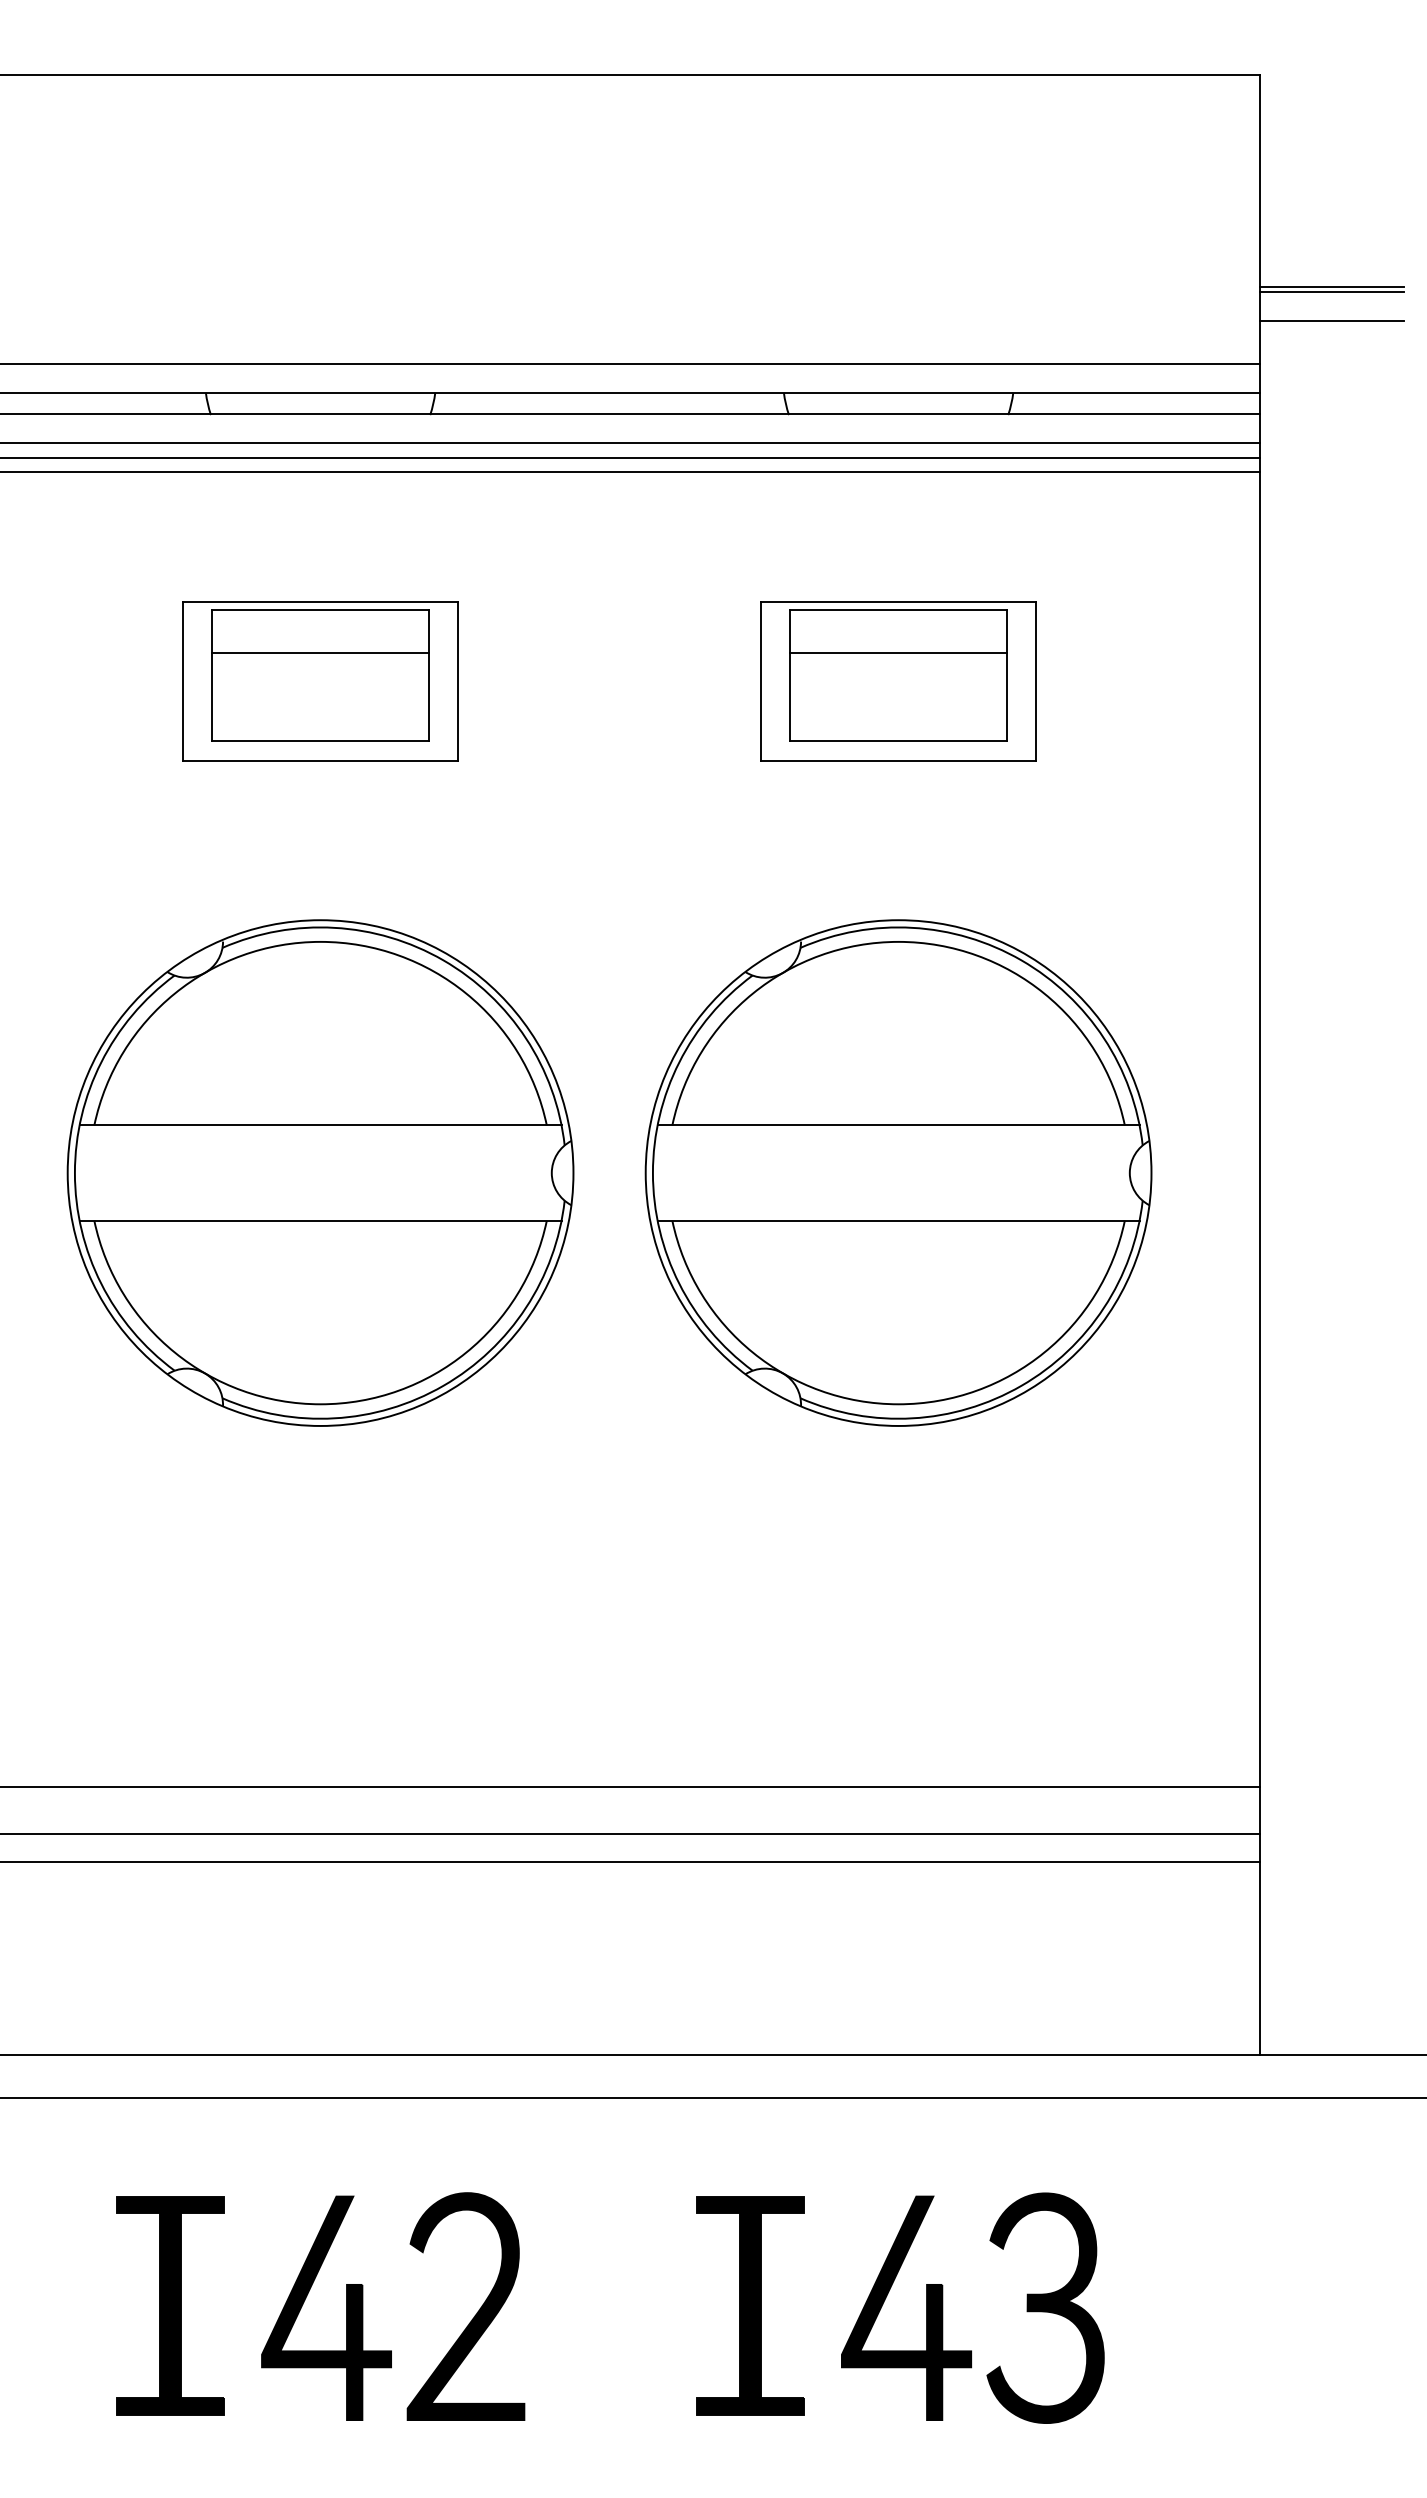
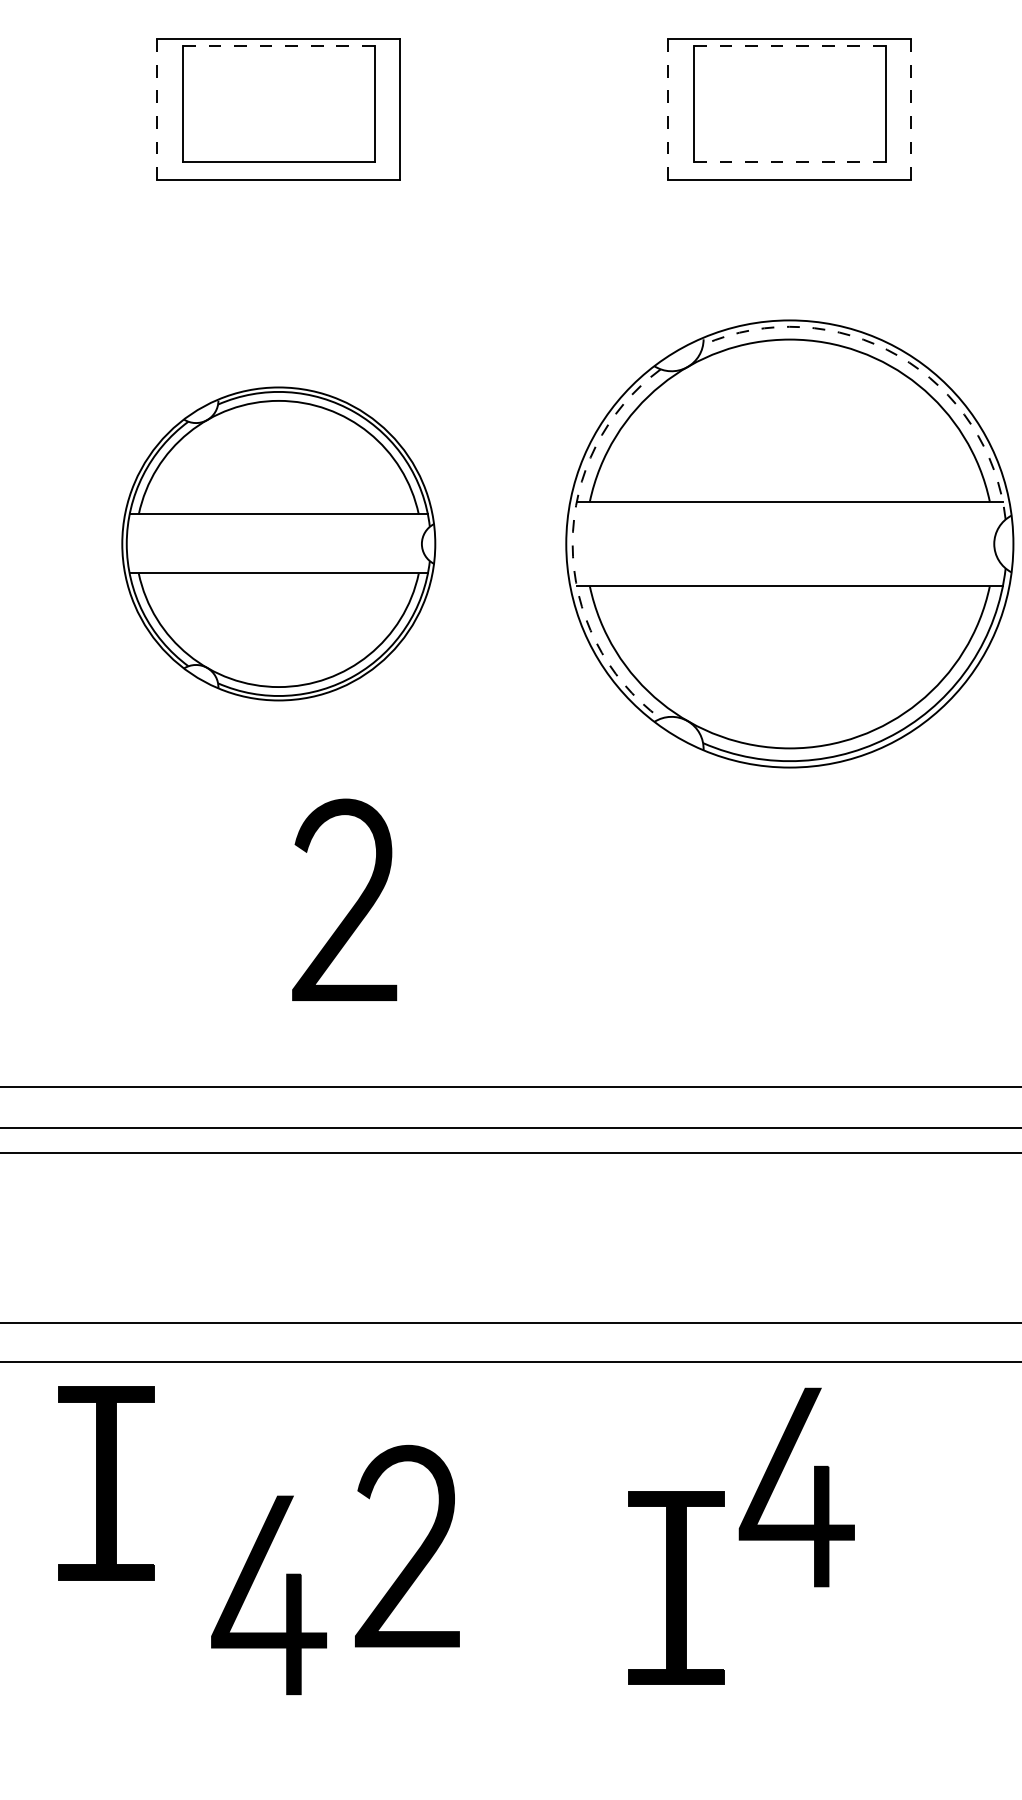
line: (321, 609) -> (279, 45), solid -> dashed
line: (899, 609) -> (790, 45), solid -> dashed
line: (320, 652) -> (278, 83), removed
line: (898, 652) -> (789, 83), removed
line: (183, 681) -> (157, 109), solid -> dashed
line: (761, 681) -> (668, 109), solid -> dashed
line: (1035, 681) -> (910, 109), solid -> dashed
line: (899, 740) -> (790, 161), solid -> dashed
arc: (1021, 960) -> (898, 356), solid -> dashed
part: (320, 1172) -> (278, 543), size x0.7
arc: (652, 1173) -> (572, 544), solid -> dashed
part: (403, 1584) -> (352, 907), added
part: (170, 2305) -> (106, 1483), moved
part: (750, 2305) -> (676, 1587), moved
part: (346, 2307) -> (286, 1594), moved
part: (926, 2307) -> (814, 1486), moved
part: (1045, 2307) -> (919, 1546), removed

